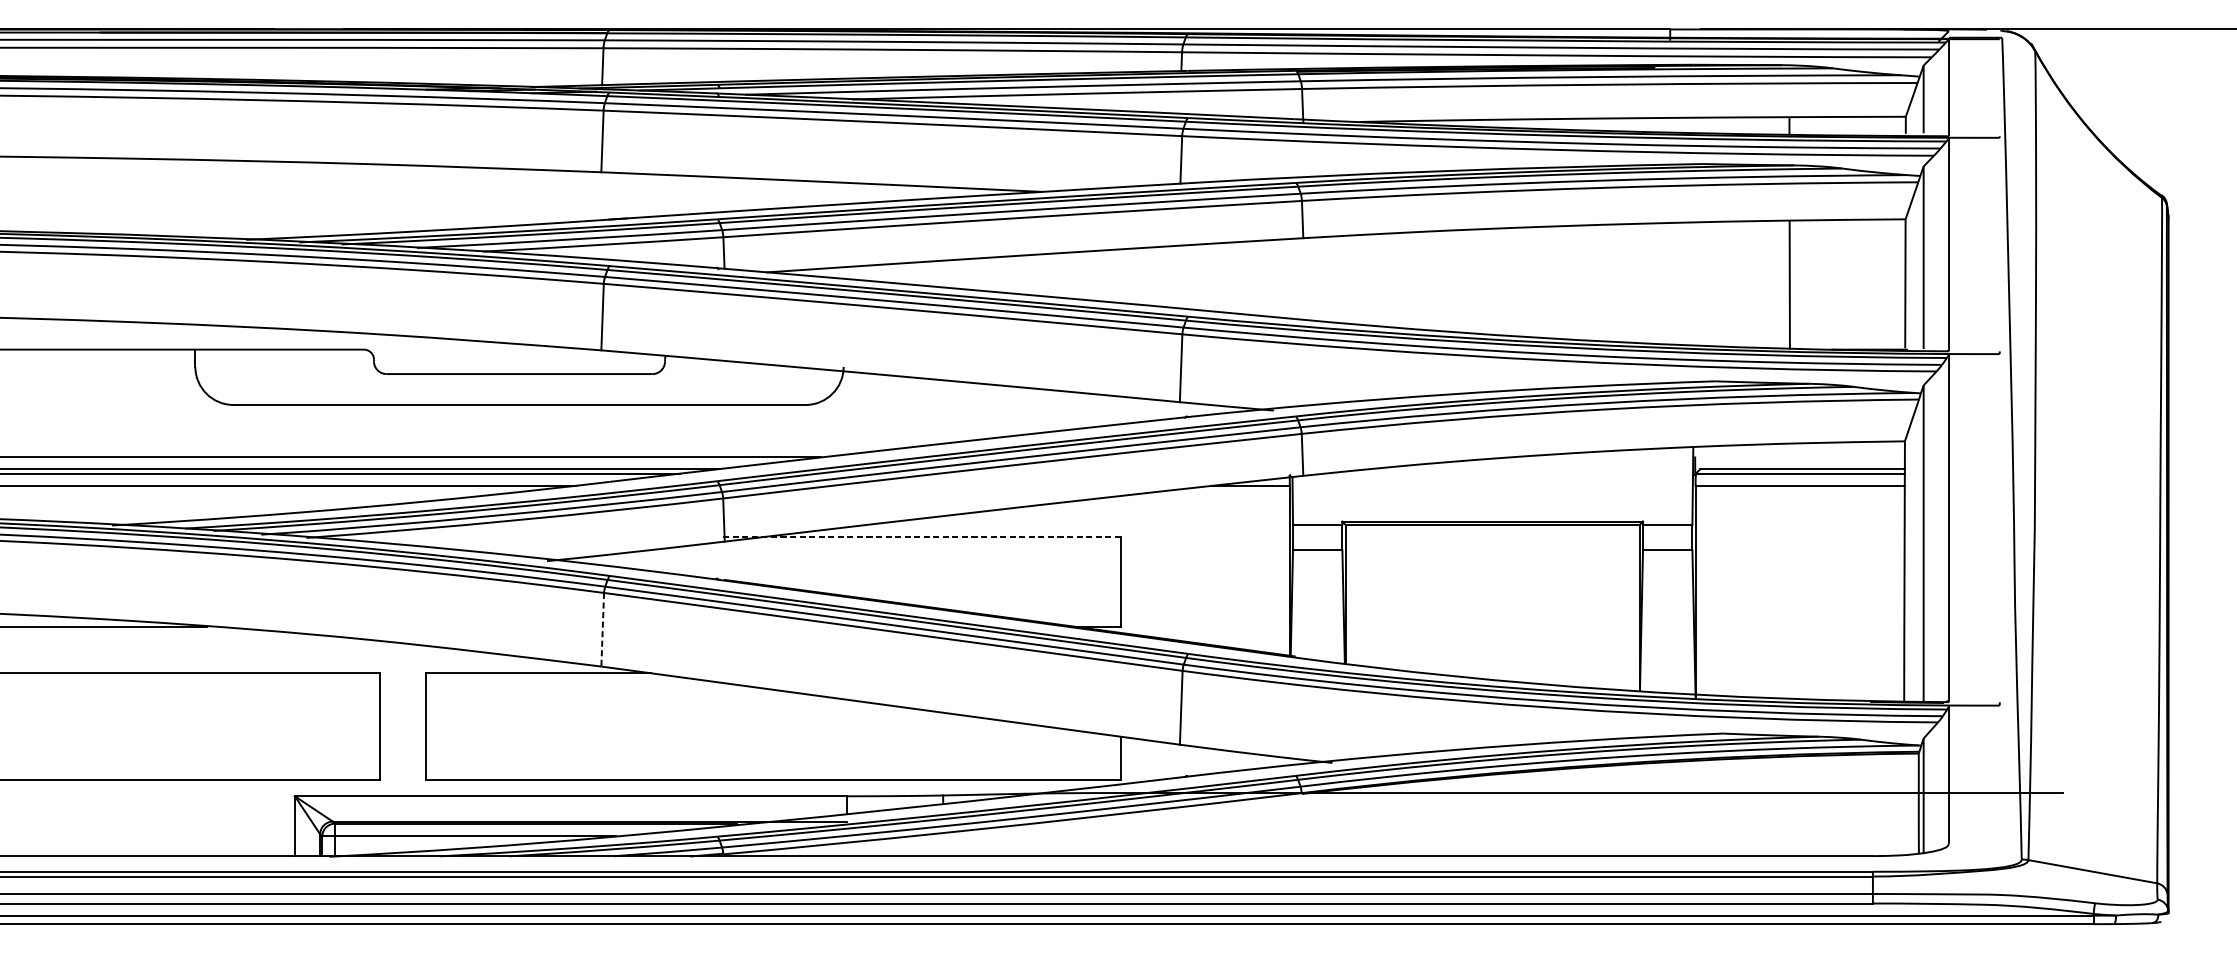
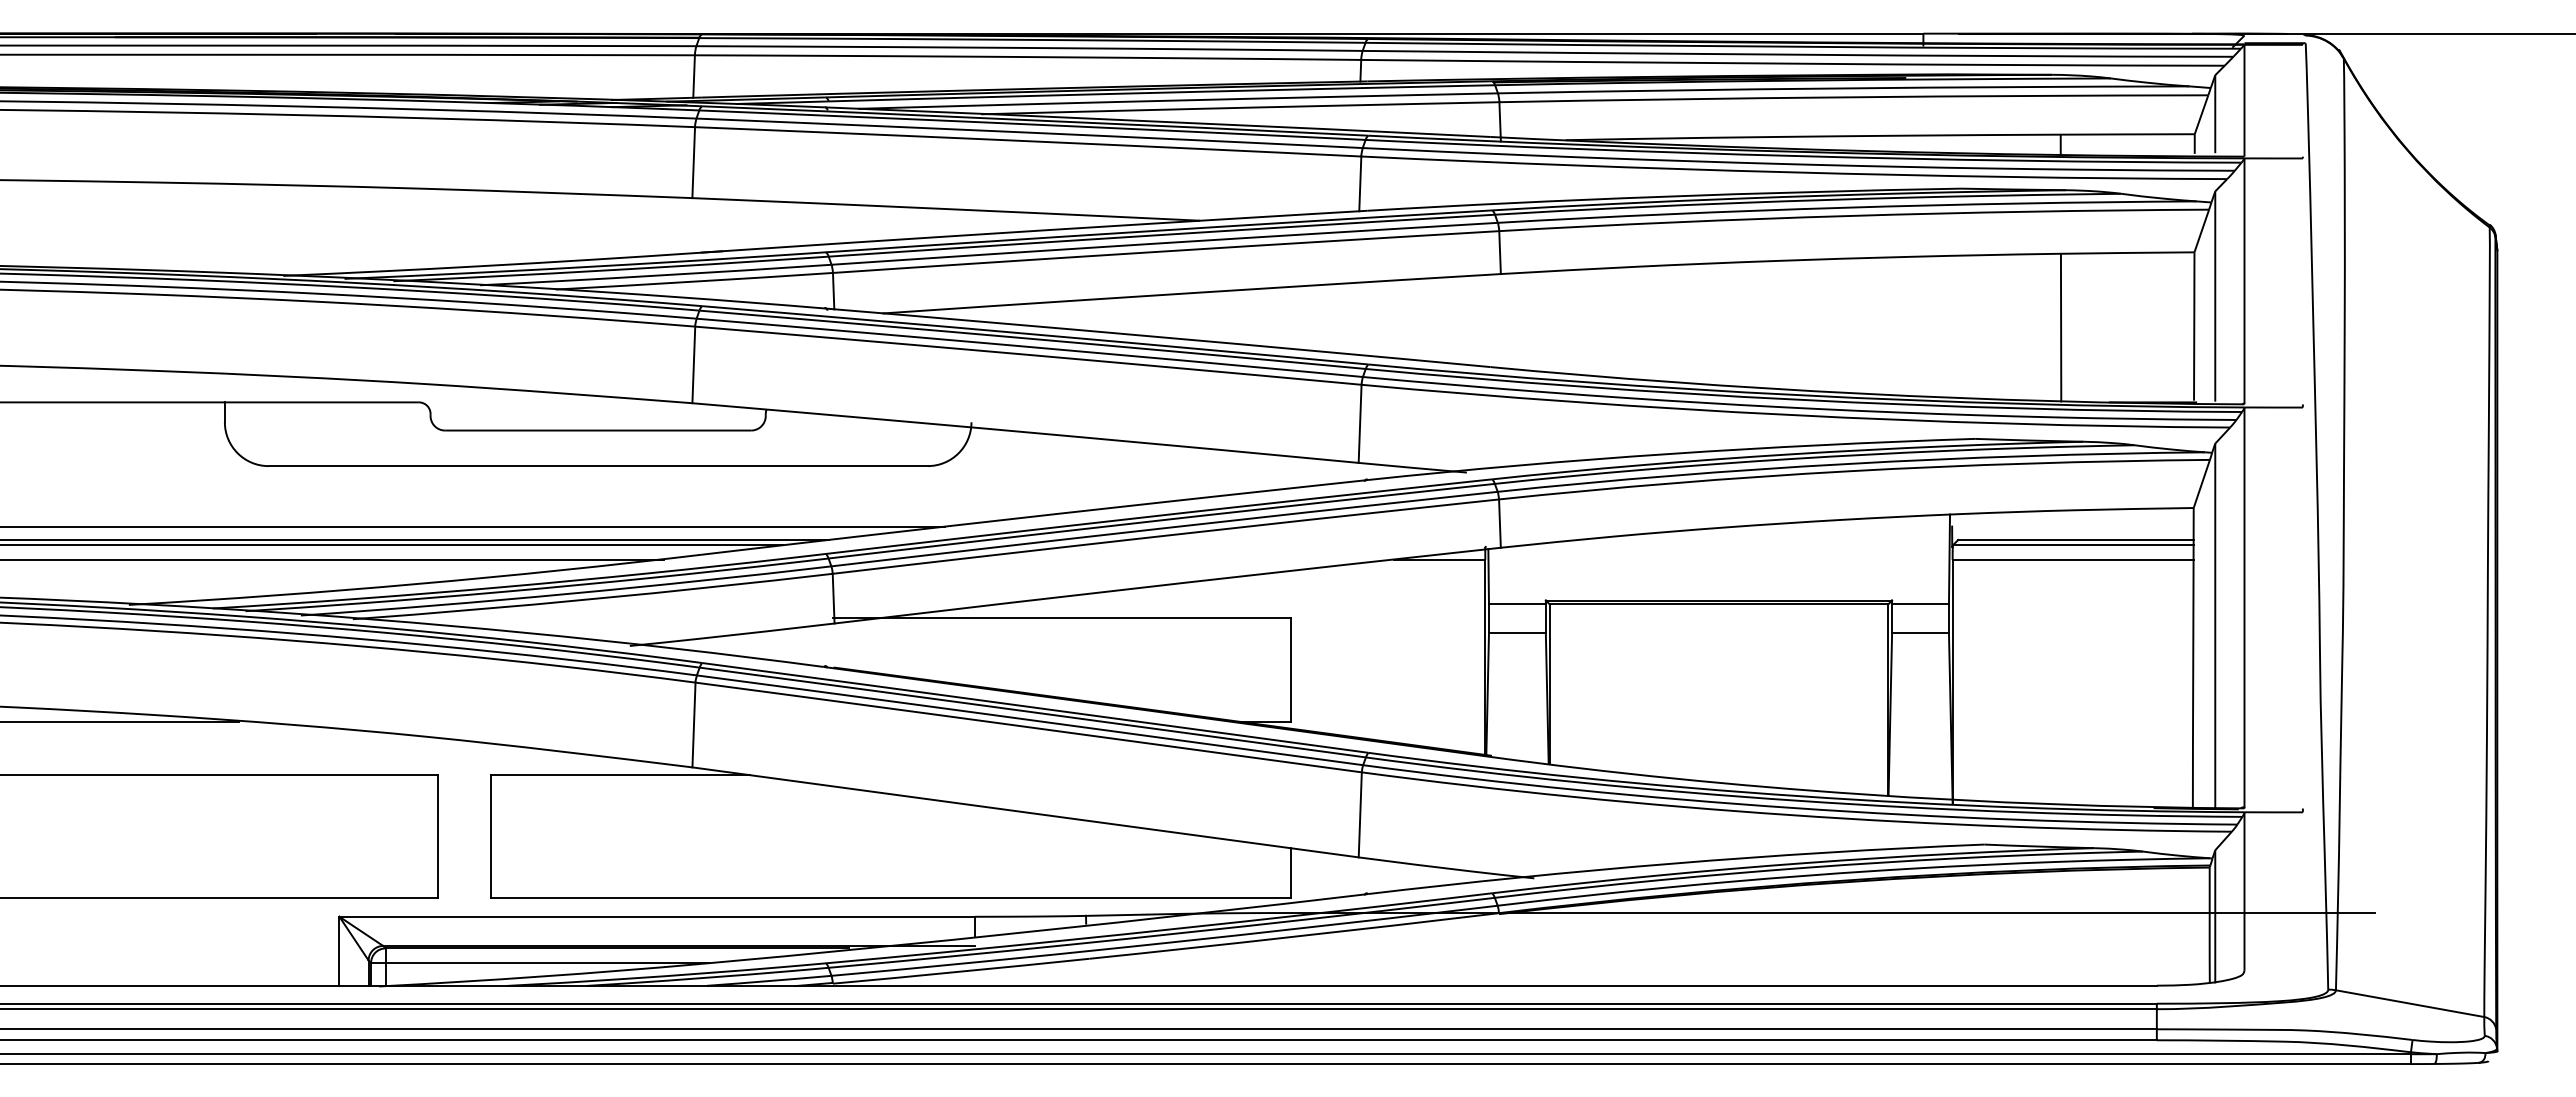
line: (922, 536) -> (1062, 617), dashed -> solid
line: (602, 630) -> (693, 725), dashed -> solid

